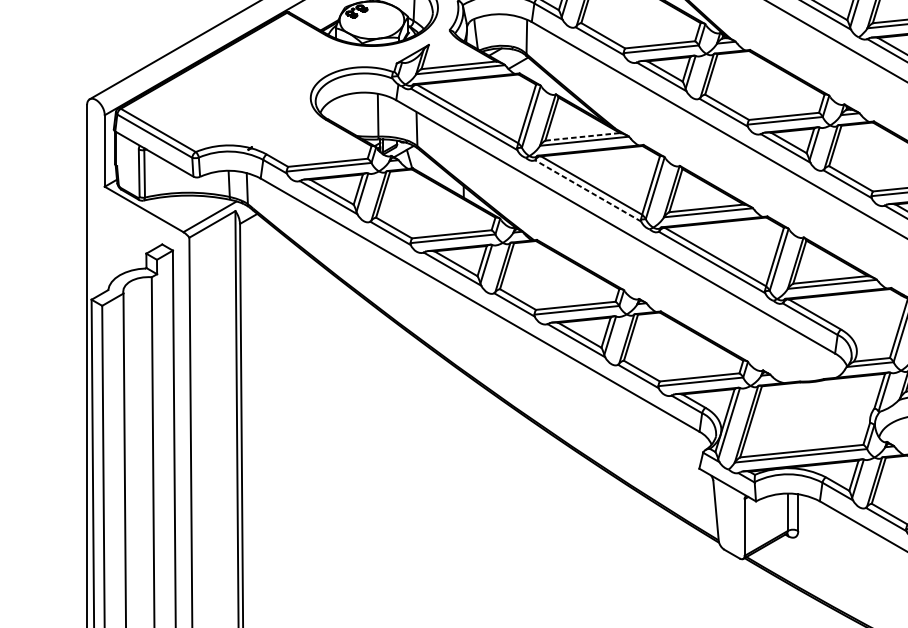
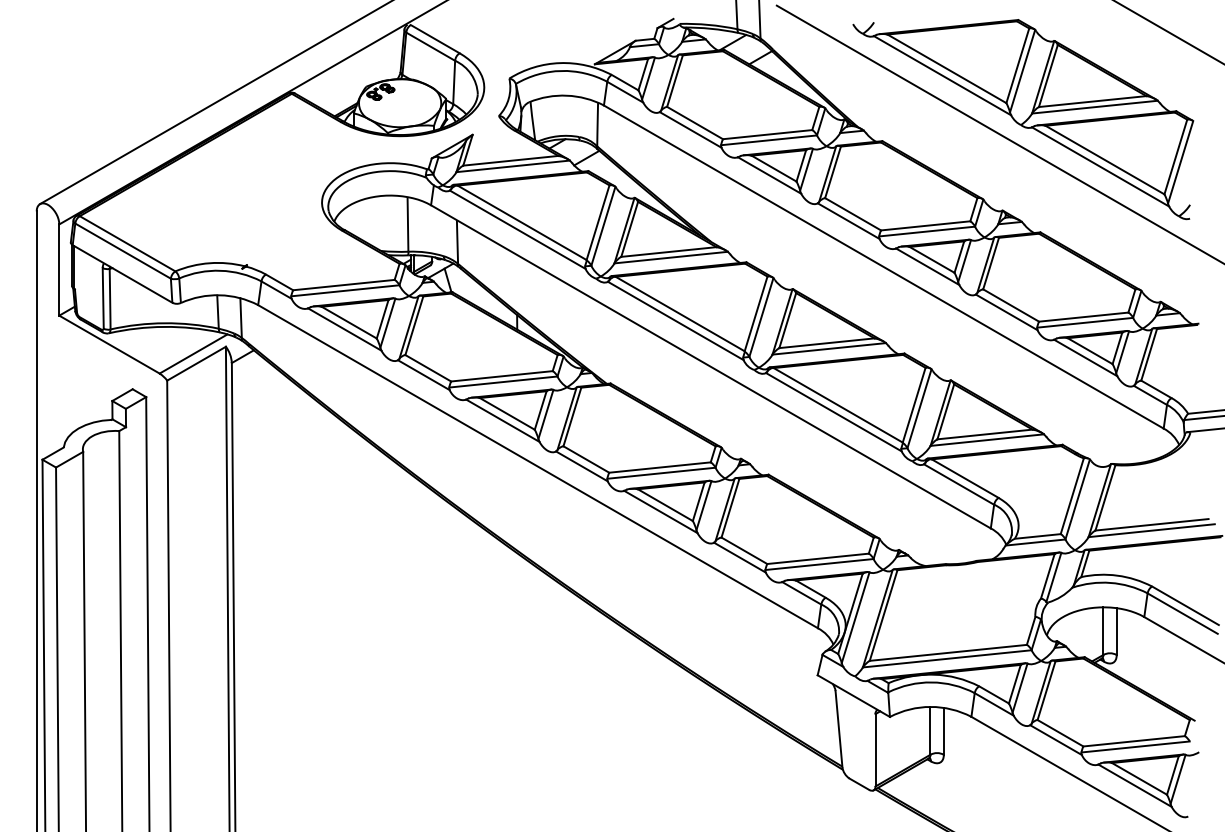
line: (582, 137) -> (668, 252), dashed -> solid
line: (587, 190) -> (675, 320), dashed -> solid

